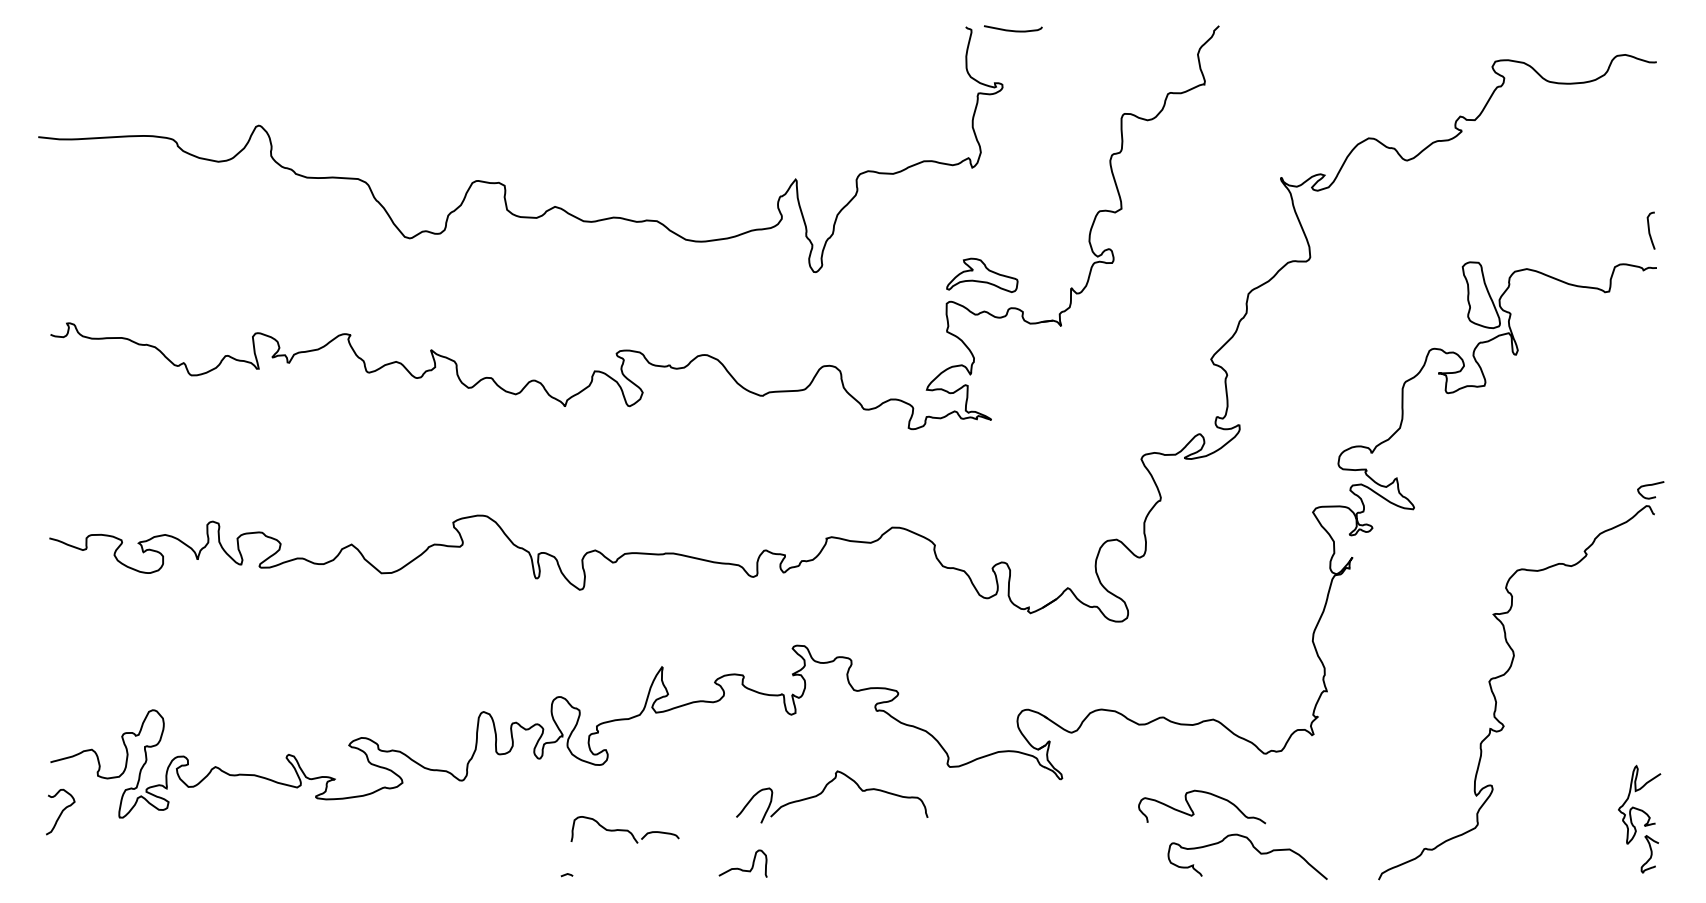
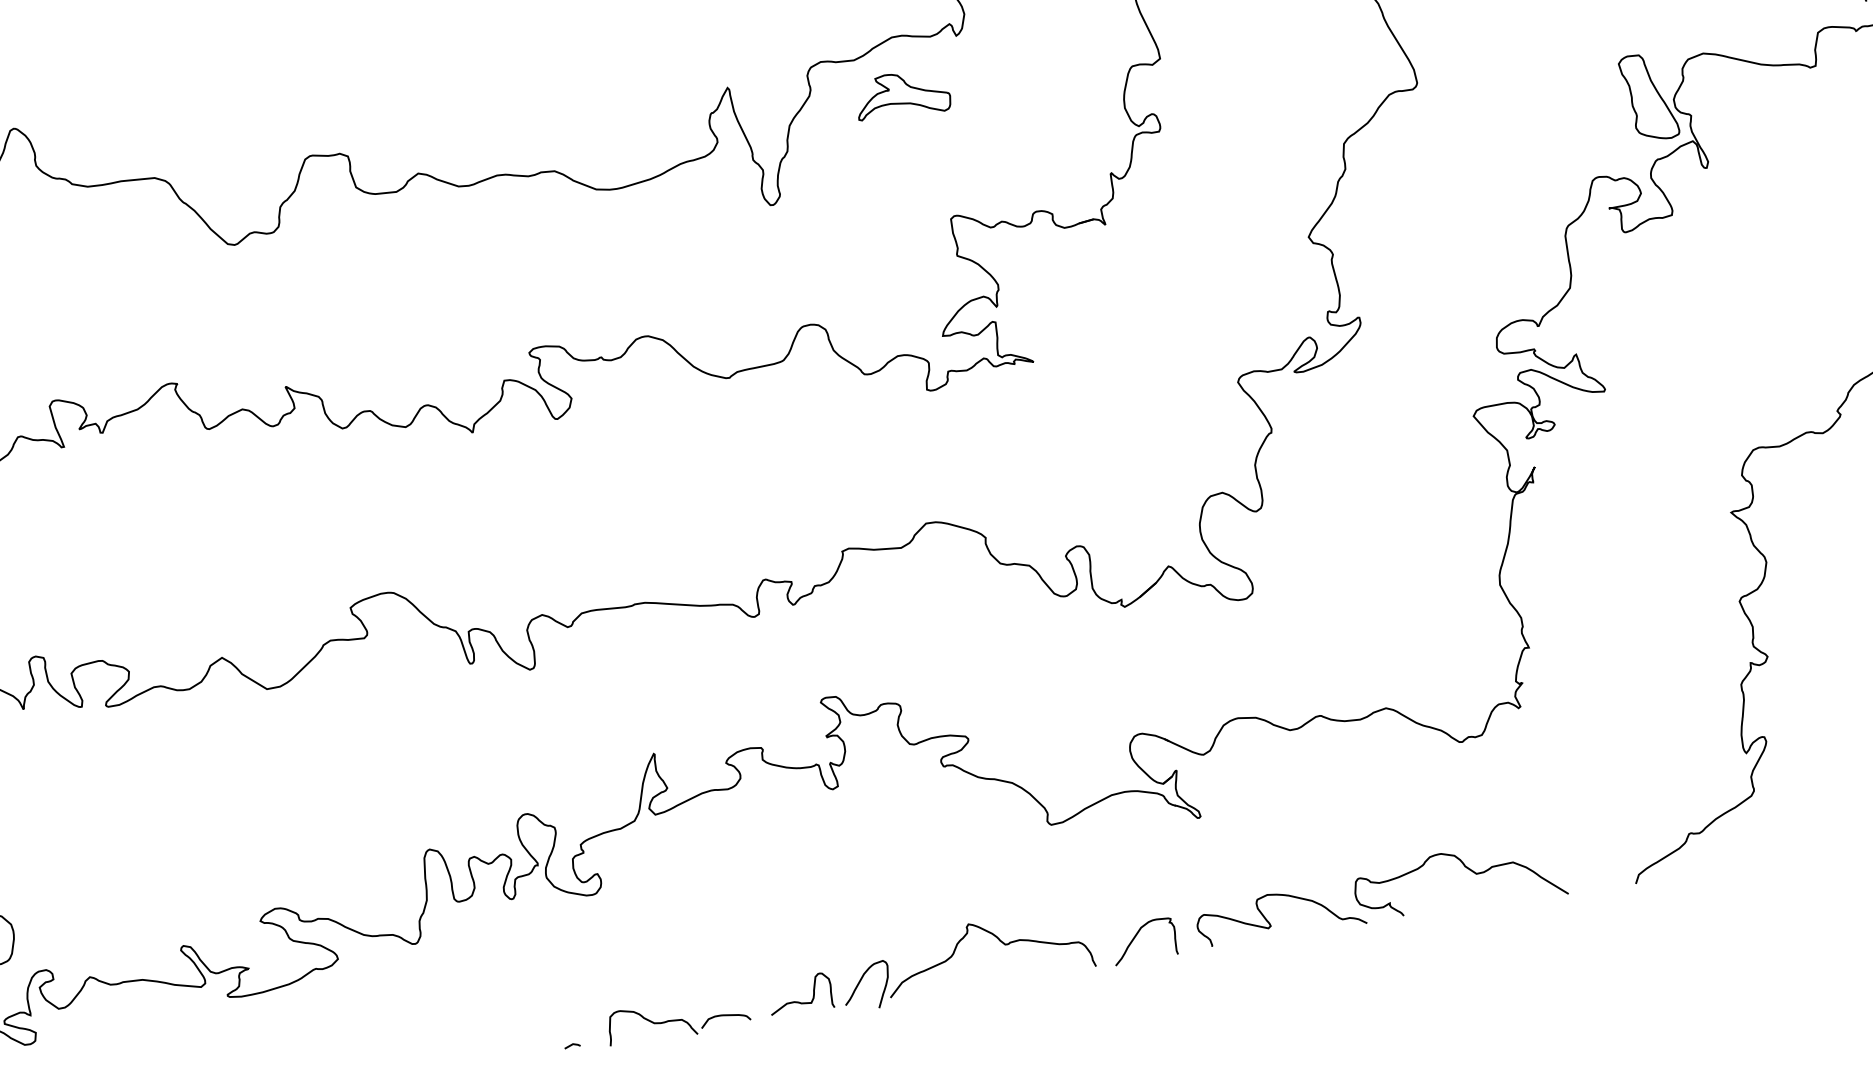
part: (982, 274) -> (902, 93), moved
part: (823, 792) -> (954, 954), moved
curve: (1193, 811) -> (1270, 922), moved
part: (624, 829) -> (677, 1018), moved
curve: (1001, 859) -> (1137, 935), added

